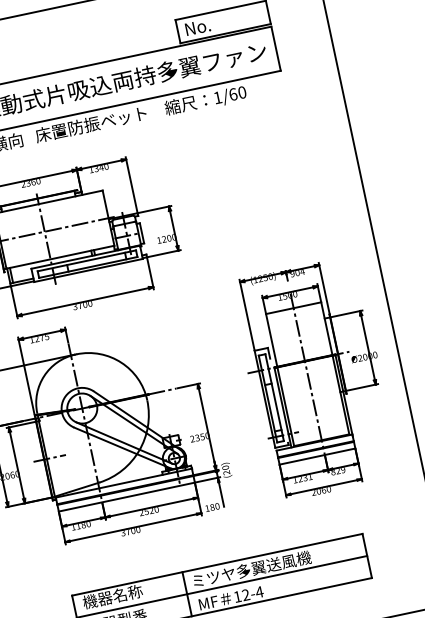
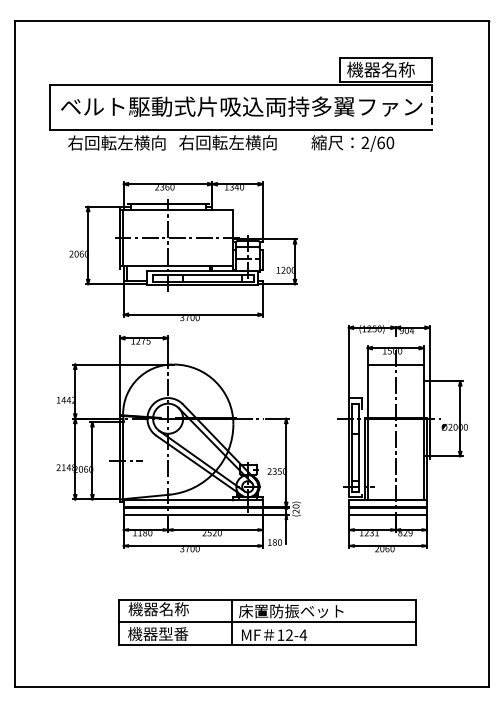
text: (217, 22) -> (380, 69), No. -> 機器名称
line: (276, 49) -> (432, 107), solid -> dashed
text: (217, 97) -> (365, 142), 1/60 -> 2/60
text: (90, 124) -> (235, 142), 床置防振ベット -> 右回転左横向
text: (250, 569) -> (299, 611), ミツヤ多翼送風機 -> 床置防振ベット

